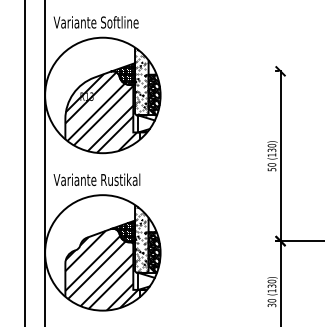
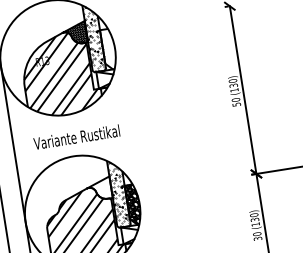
hatch: (154, 94) -> (108, 48), removed
text: (96, 179) -> (76, 137), moved
hatch: (122, 231) -> (98, 189), removed

